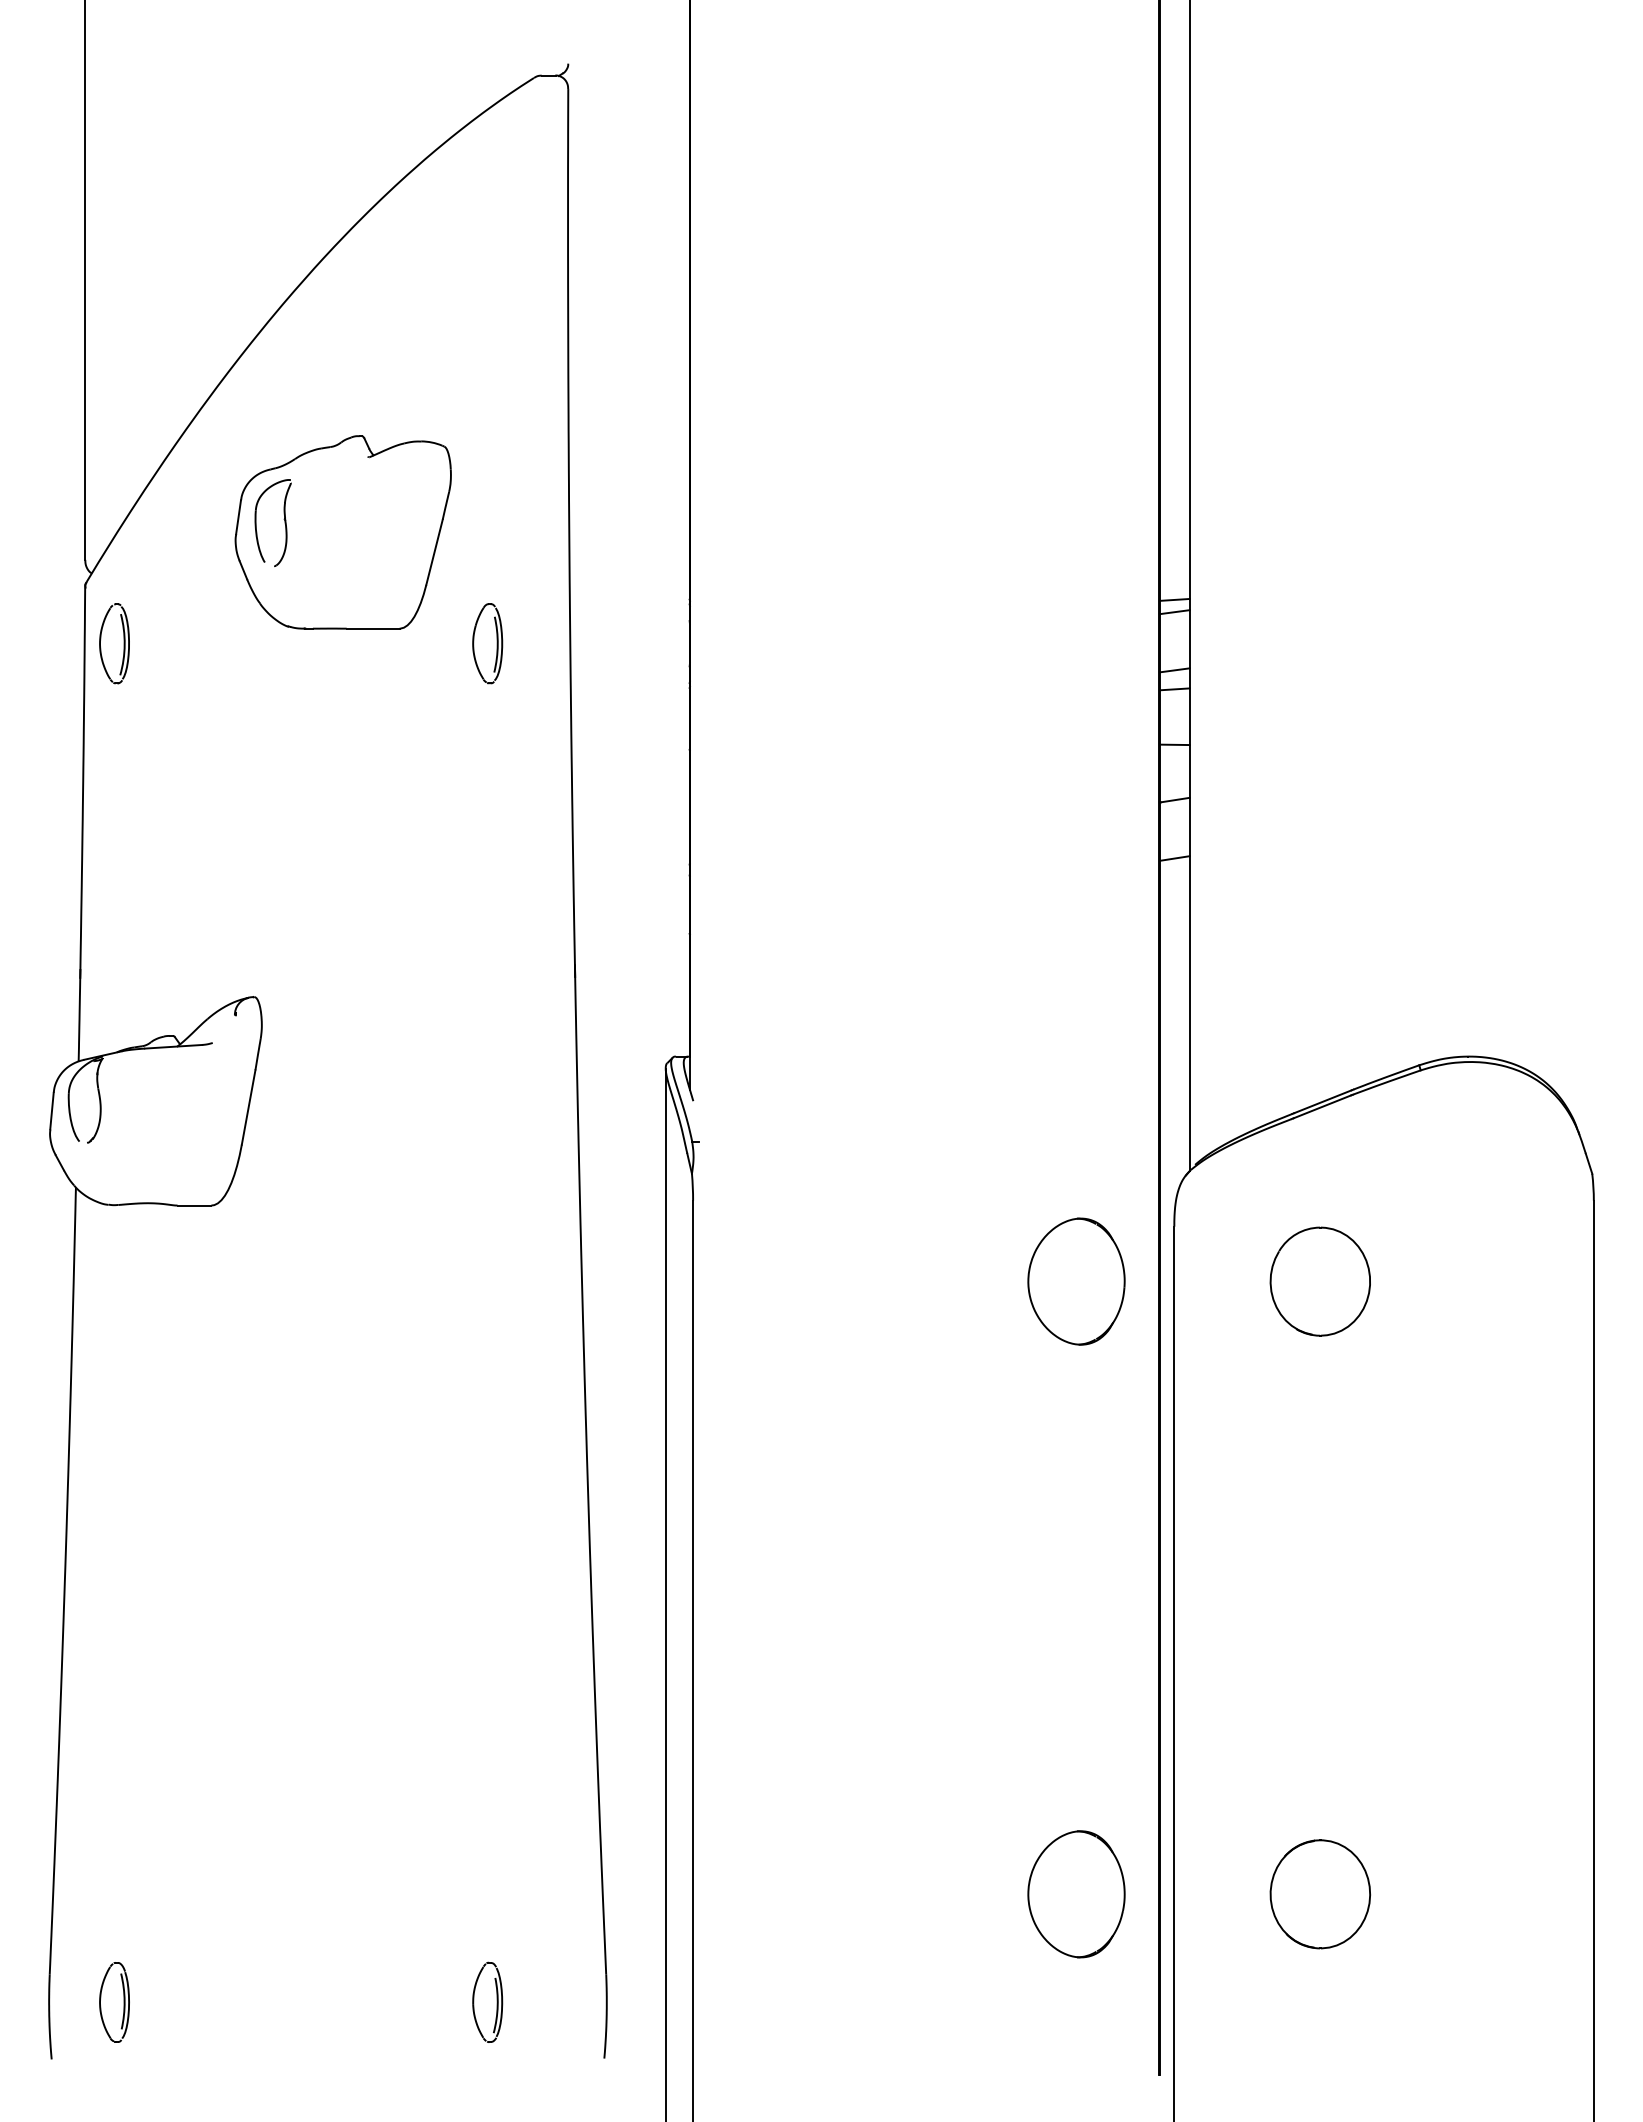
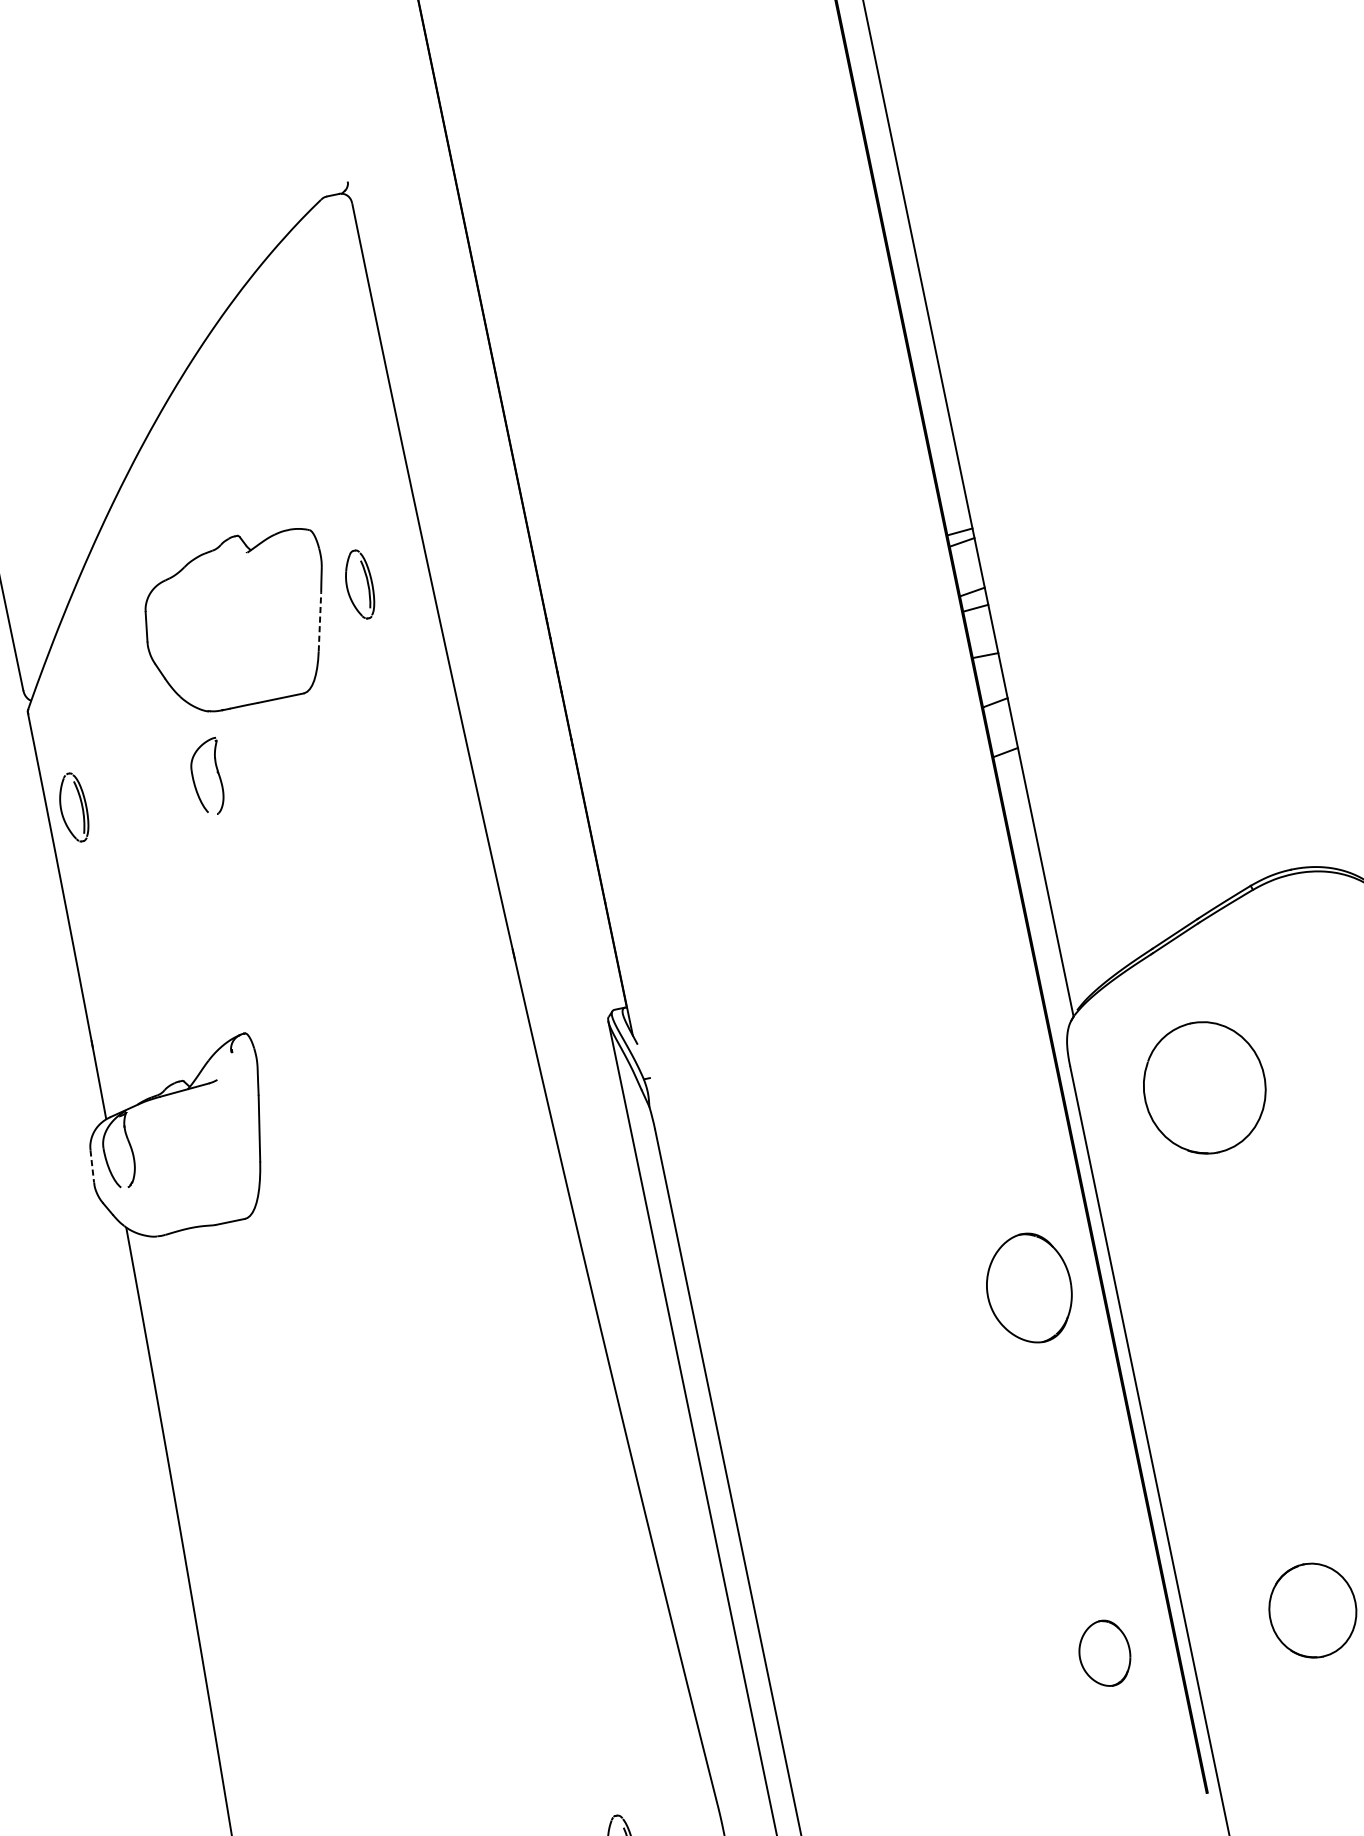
part: (283, 519) -> (216, 772), moved
line: (434, 552) -> (319, 622), solid -> dashed
part: (114, 643) -> (73, 807), moved
part: (487, 643) -> (359, 584), moved
line: (51, 1111) -> (91, 1166), solid -> dashed
part: (1076, 1281) -> (1029, 1288), moved
part: (1319, 1281) -> (1203, 1087), size x1.4
part: (1076, 1894) -> (1104, 1653), size x0.6

